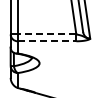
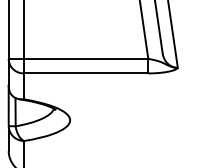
line: (46, 34) -> (84, 58), dashed -> solid
line: (47, 41) -> (86, 73), dashed -> solid

